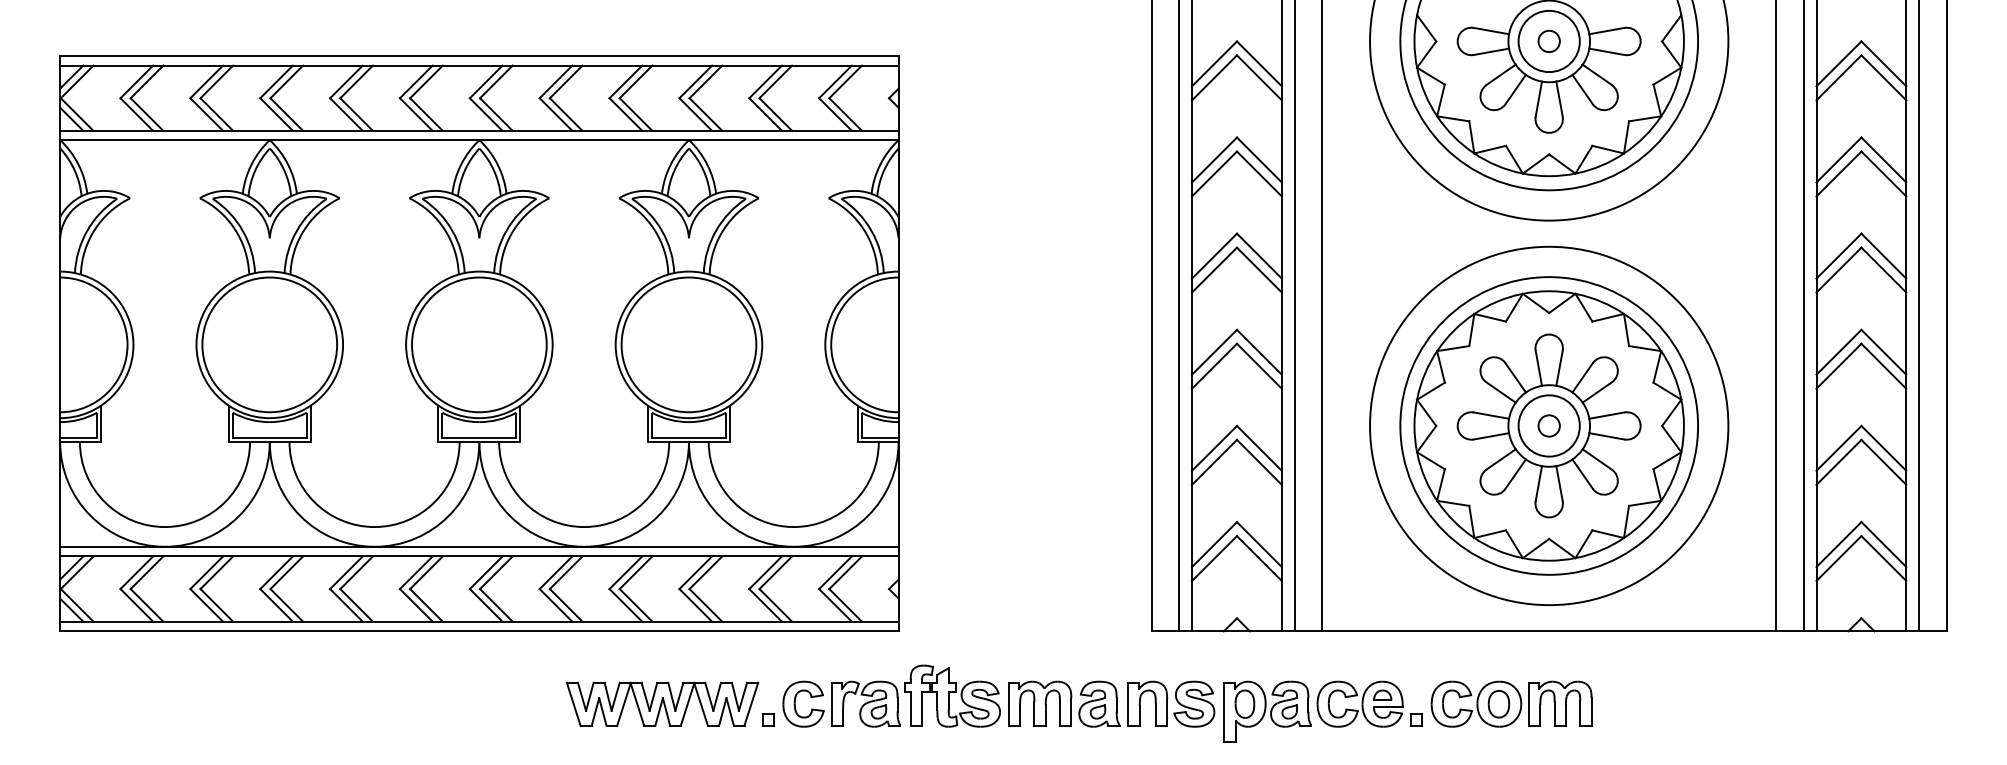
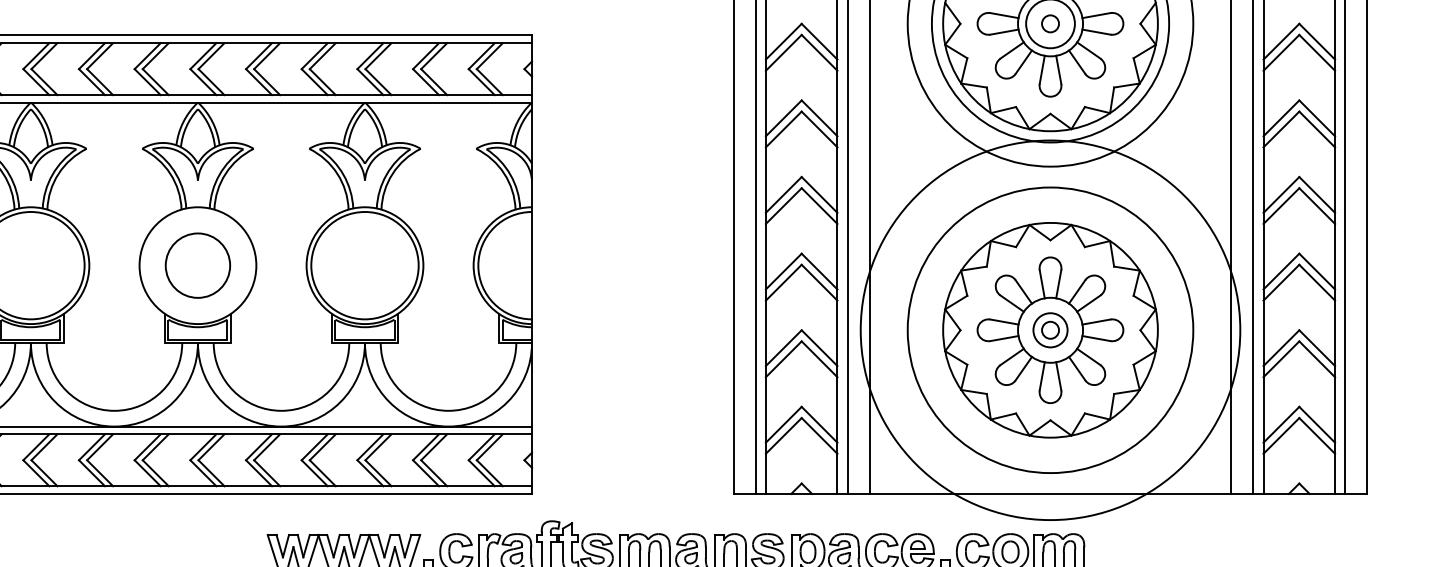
circle: (479, 344) -> (198, 265), size x0.6
circle: (1548, 425) -> (1049, 329), size x0.7
circle: (1549, 425) -> (1050, 329), size x1.6

